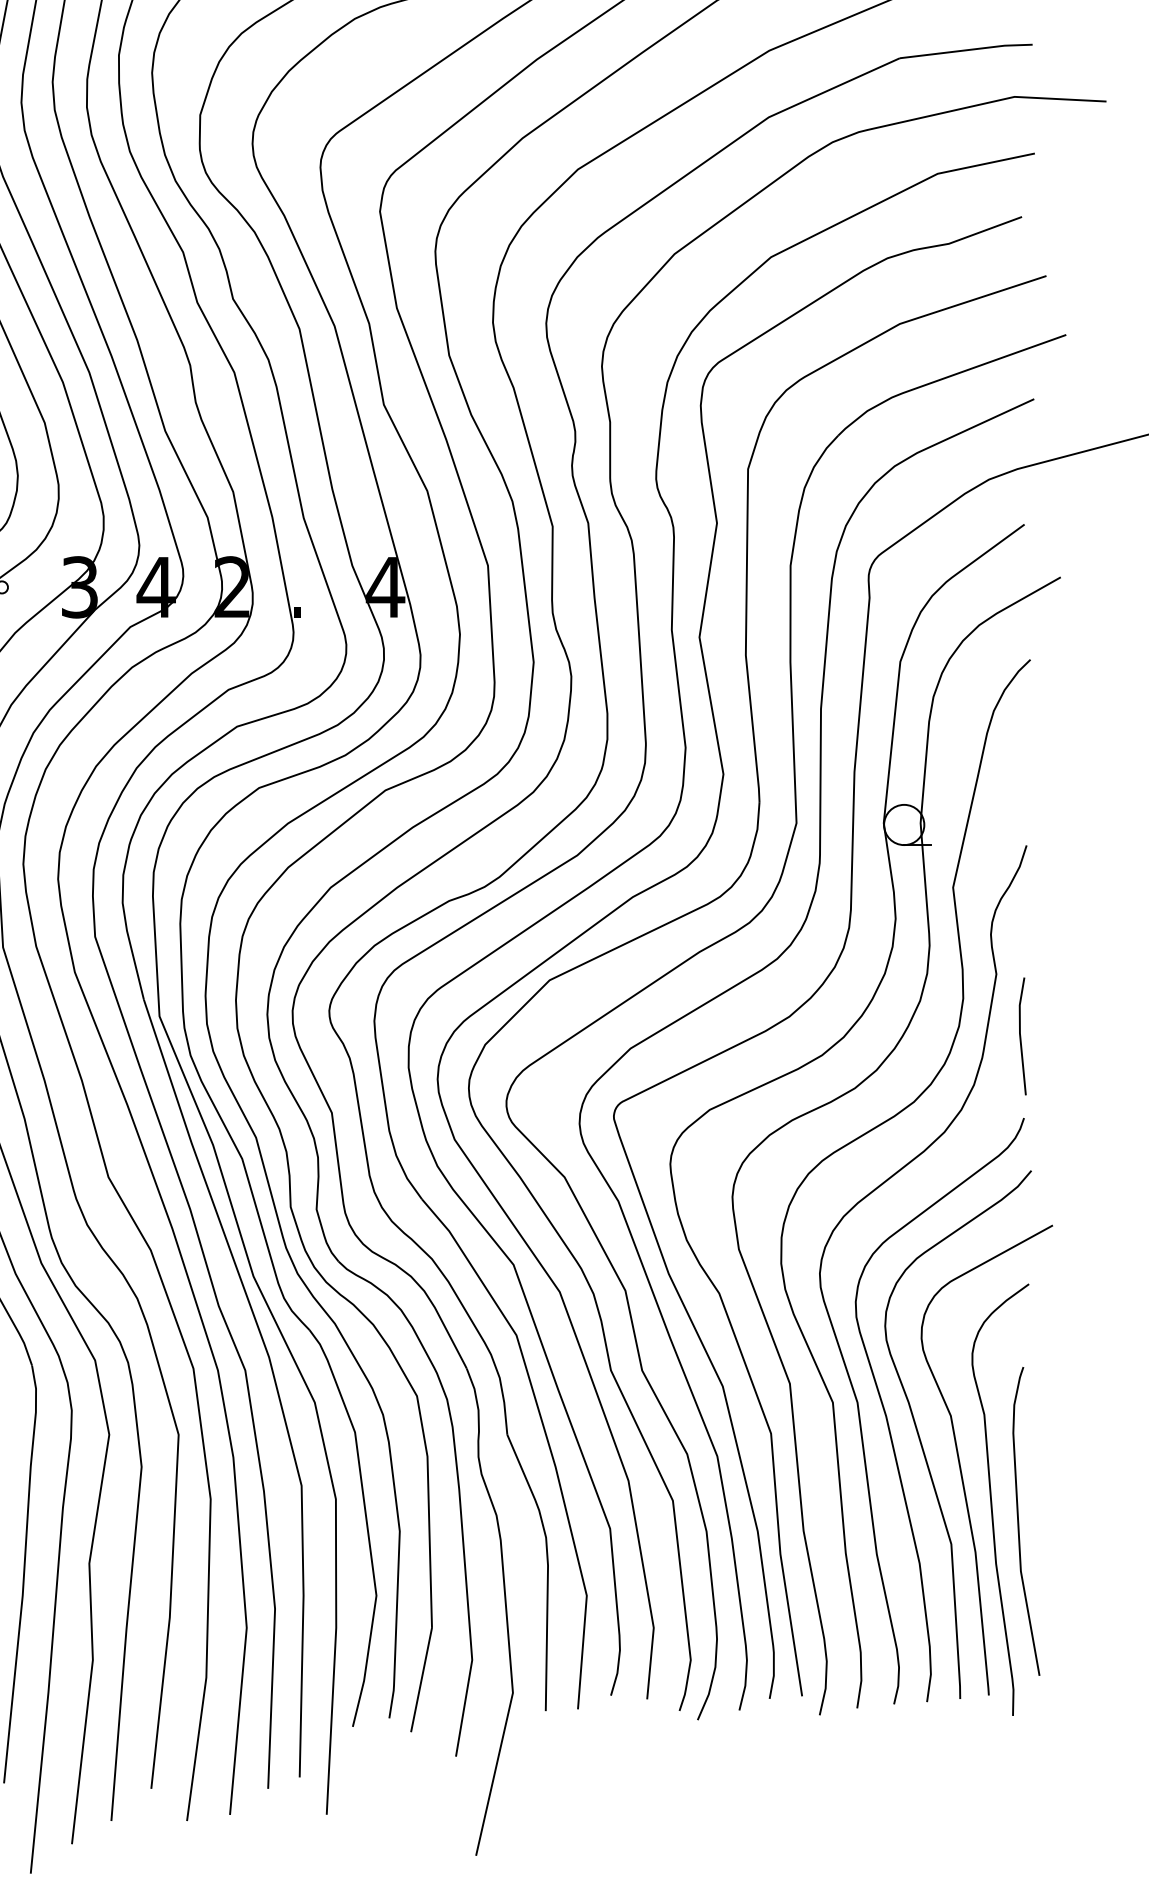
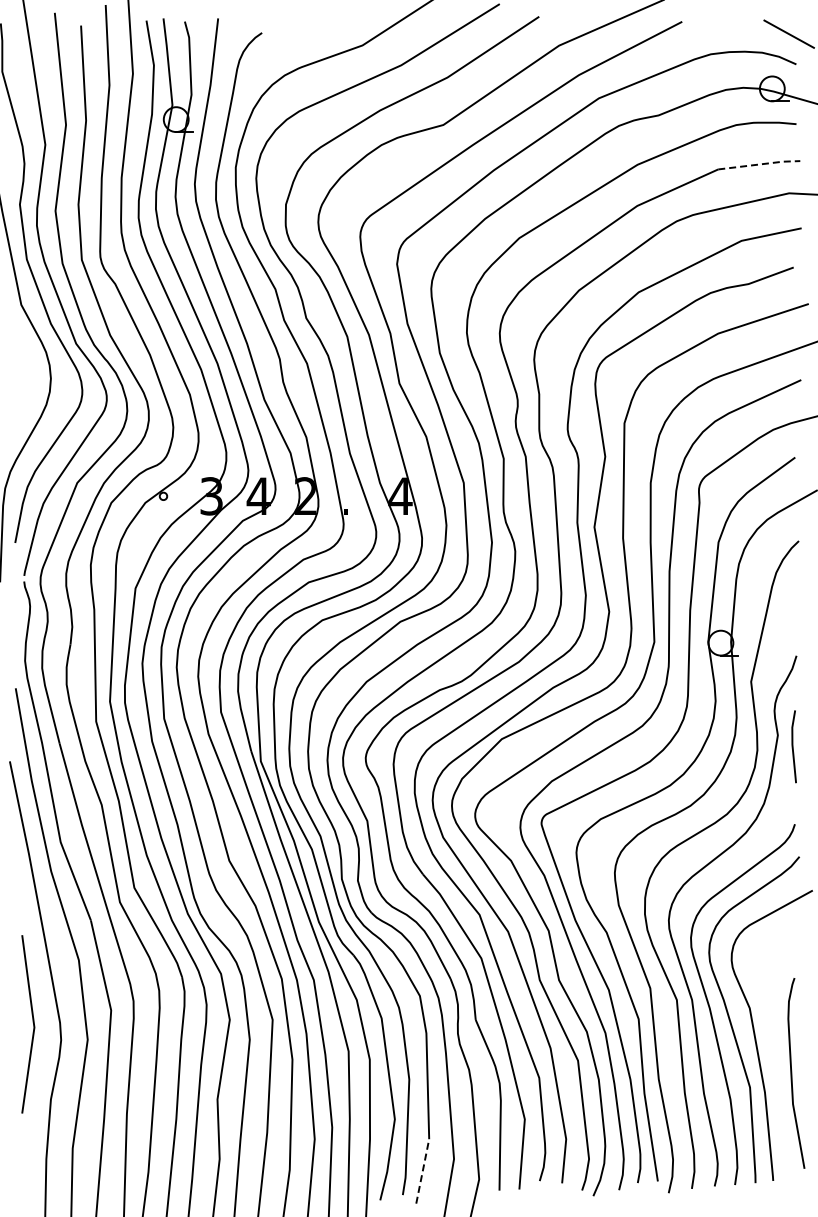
line: (968, 50) -> (760, 164), solid -> dashed
line: (1021, 1035) -> (793, 746), moved
curve: (992, 1498) -> (775, 1059), removed
line: (421, 1680) -> (422, 1171), solid -> dashed

